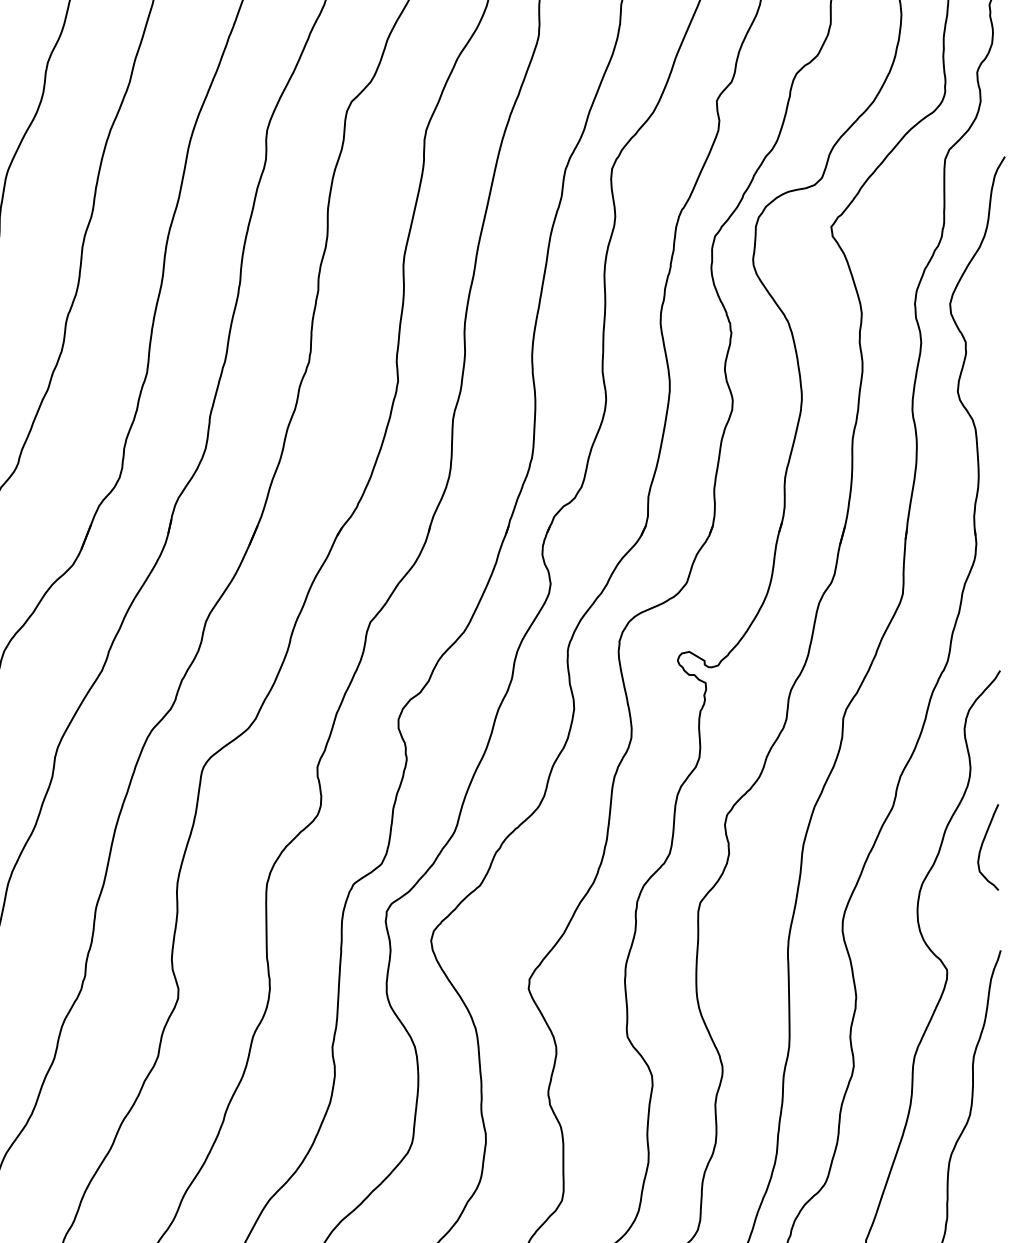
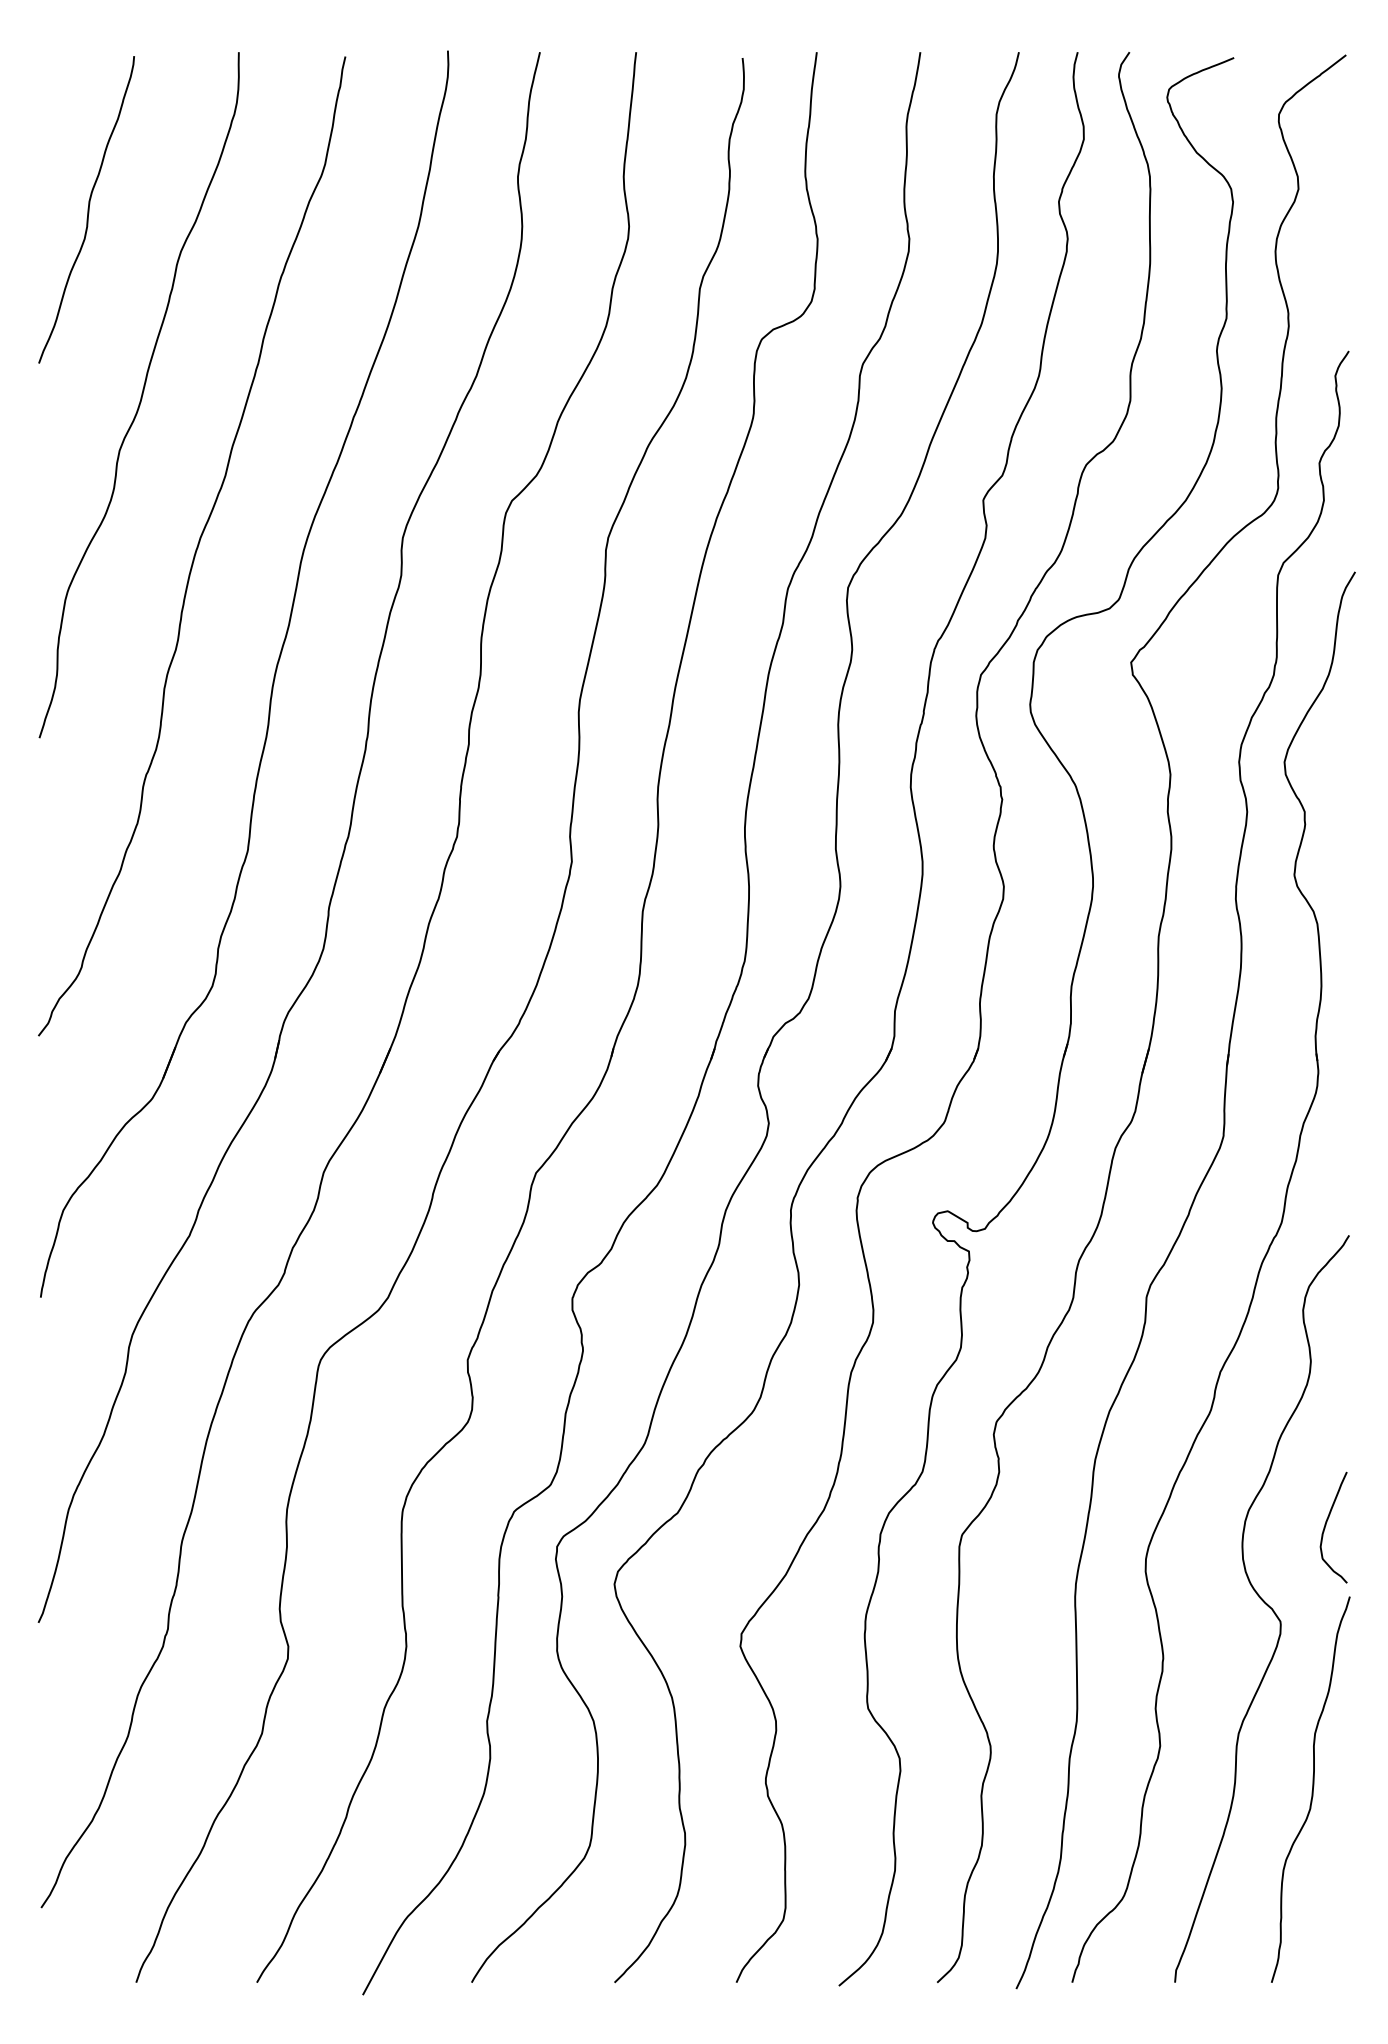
curve: (982, 845) -> (1326, 1525), moved

